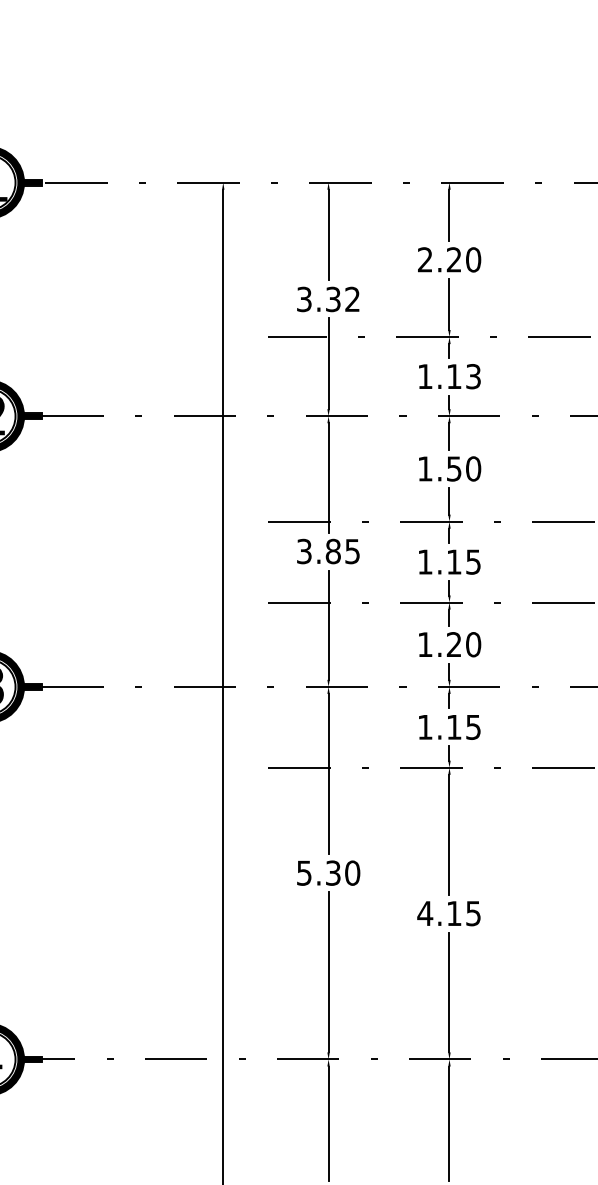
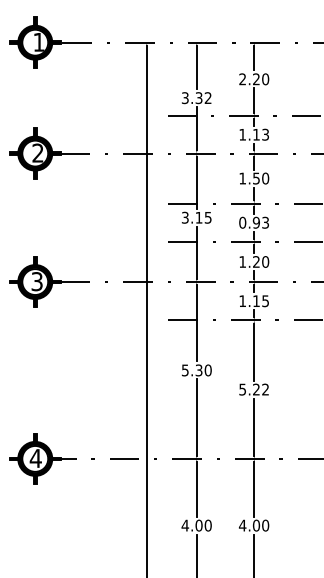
text: (332, 550) -> (198, 217), 3.85 -> 3.15
text: (447, 561) -> (253, 222), 1.15 -> 0.93
text: (447, 913) -> (253, 389), 4.15 -> 5.22

